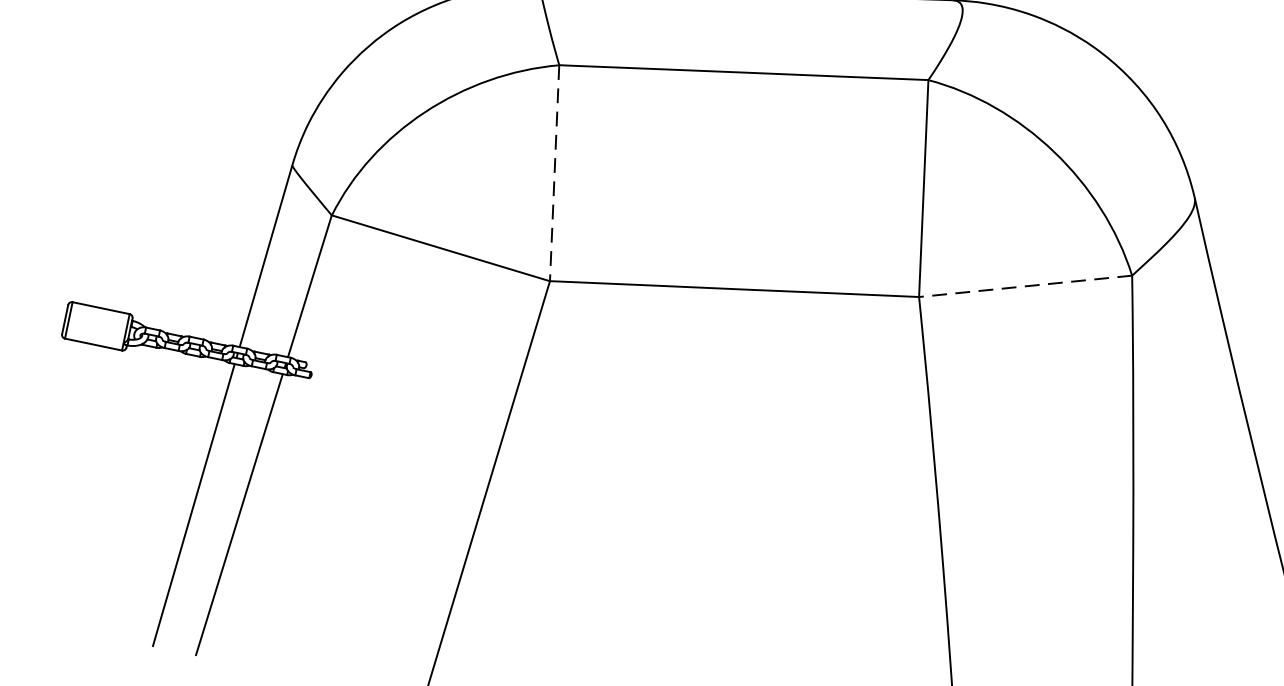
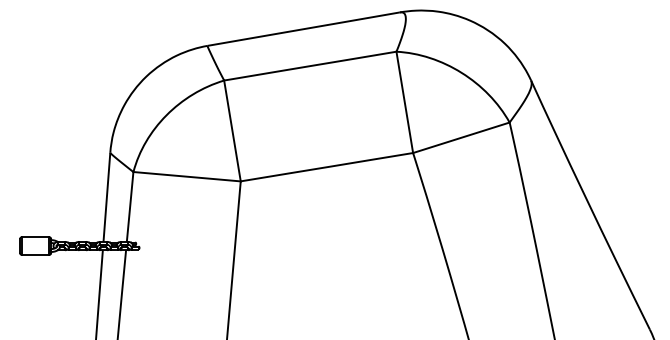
line: (554, 174) -> (232, 131), dashed -> solid
line: (1025, 285) -> (461, 137), dashed -> solid

